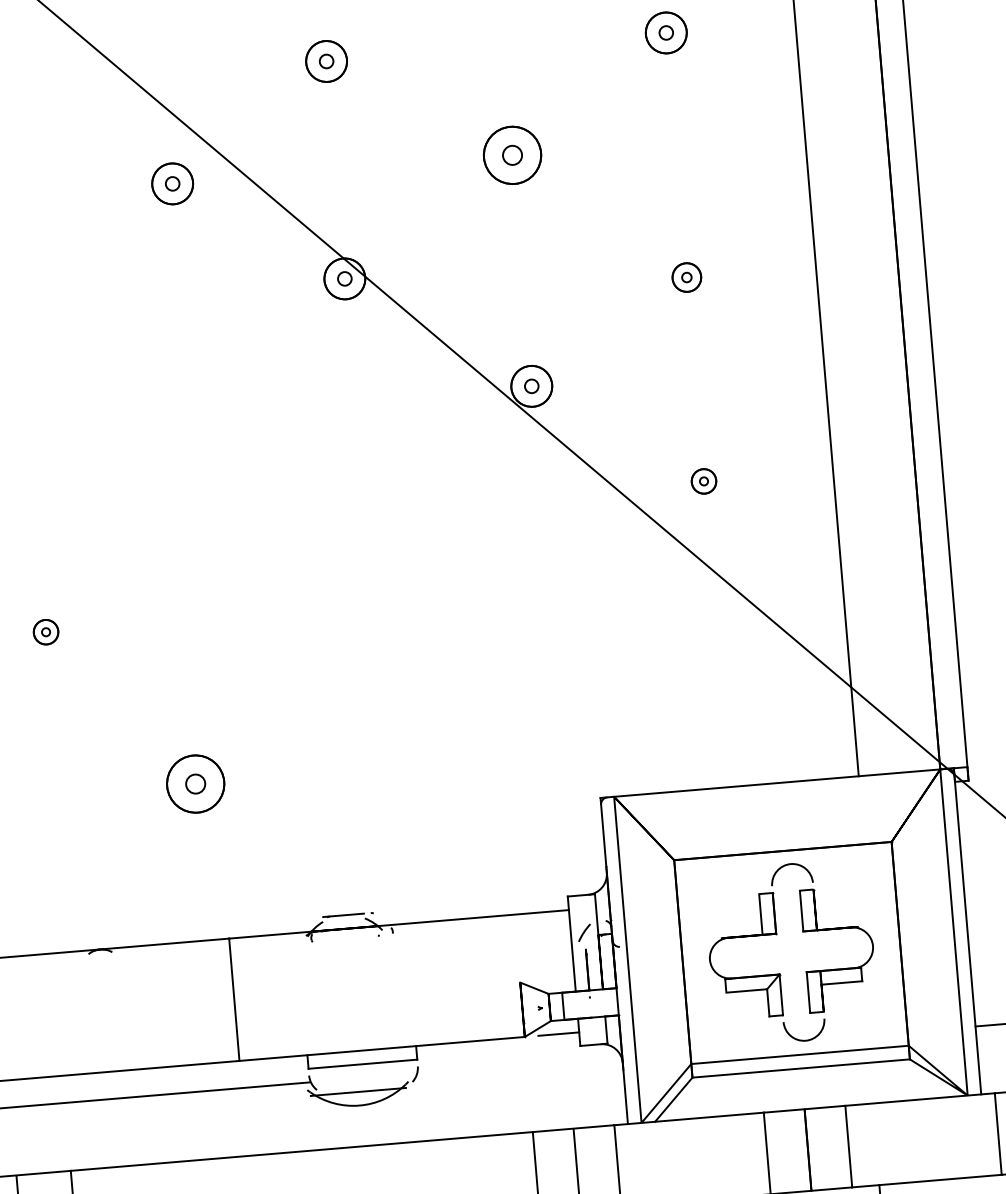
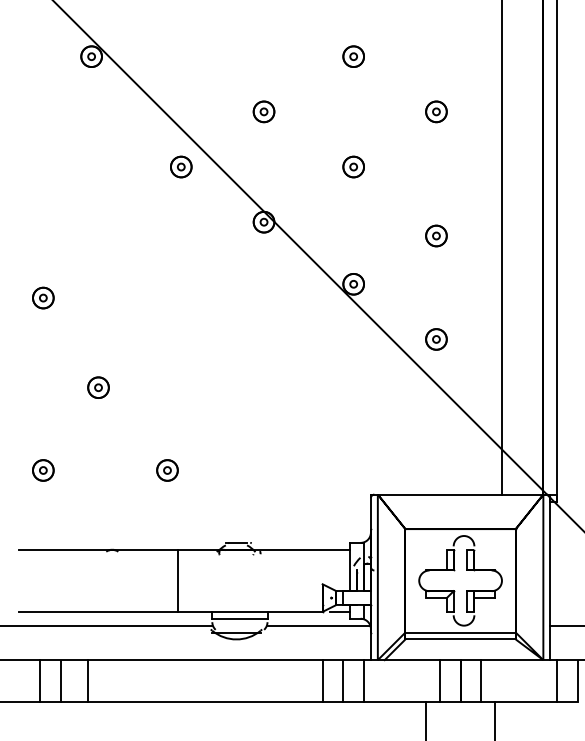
part: (511, 154) -> (353, 166), size x0.71
part: (686, 276) -> (436, 235), size x1.43
part: (704, 481) -> (436, 339), size x1.67
part: (46, 631) -> (98, 387), size x1.67
part: (195, 784) -> (167, 470), size x0.71
line: (518, 1064) -> (318, 625), added

